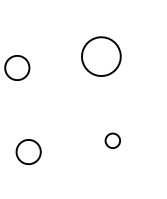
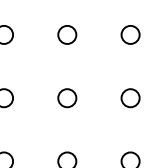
circle: (101, 56) -> (67, 34), size x0.62
circle: (113, 141) -> (67, 98), size x1.67

